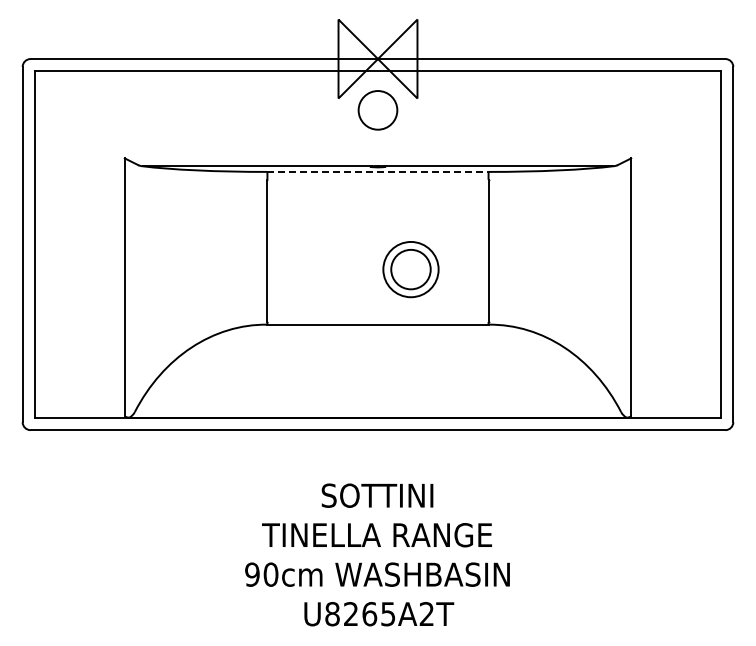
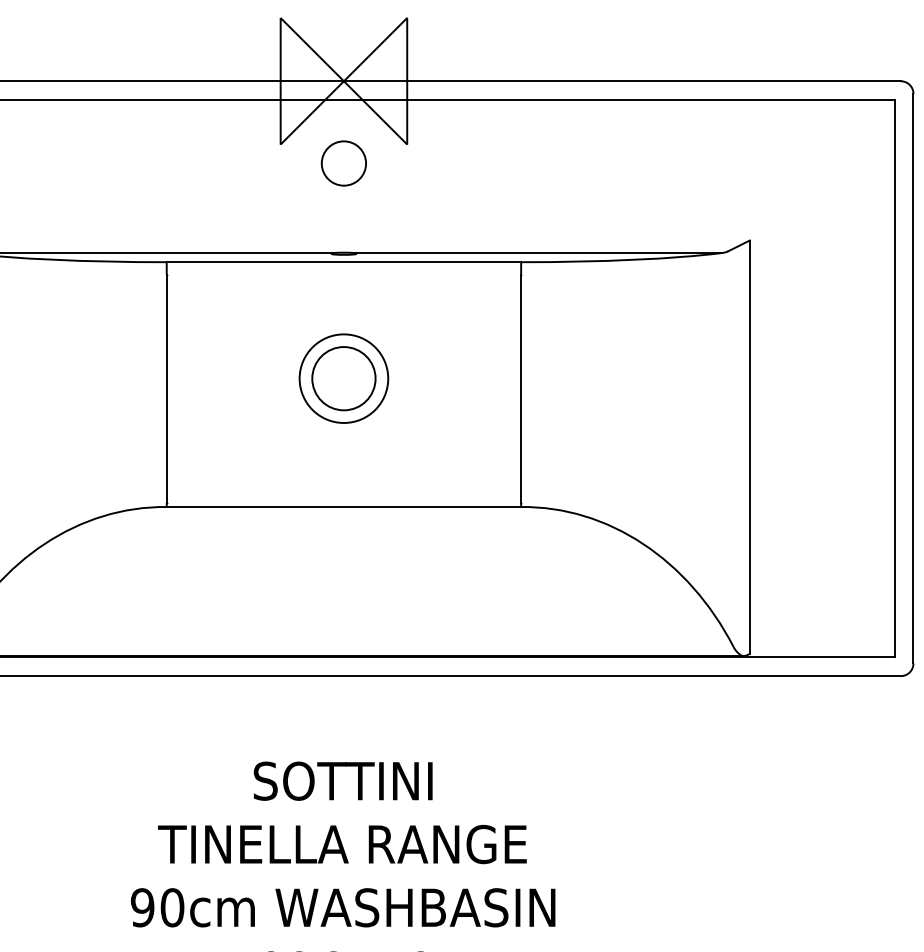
circle: (377, 110) -> (343, 163), size x0.71
line: (378, 171) -> (344, 261), dashed -> solid
part: (410, 269) -> (343, 378), moved

